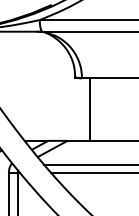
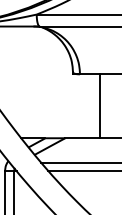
line: (89, 109) -> (99, 106), moved

